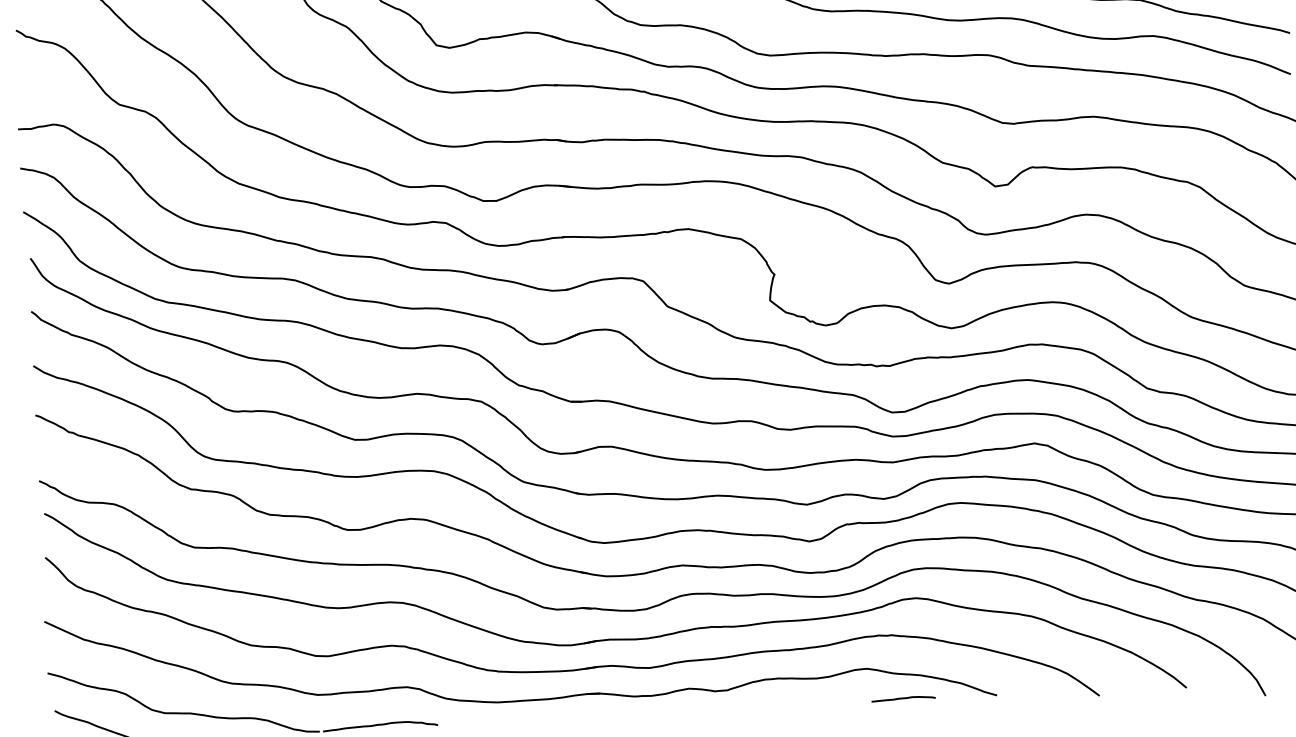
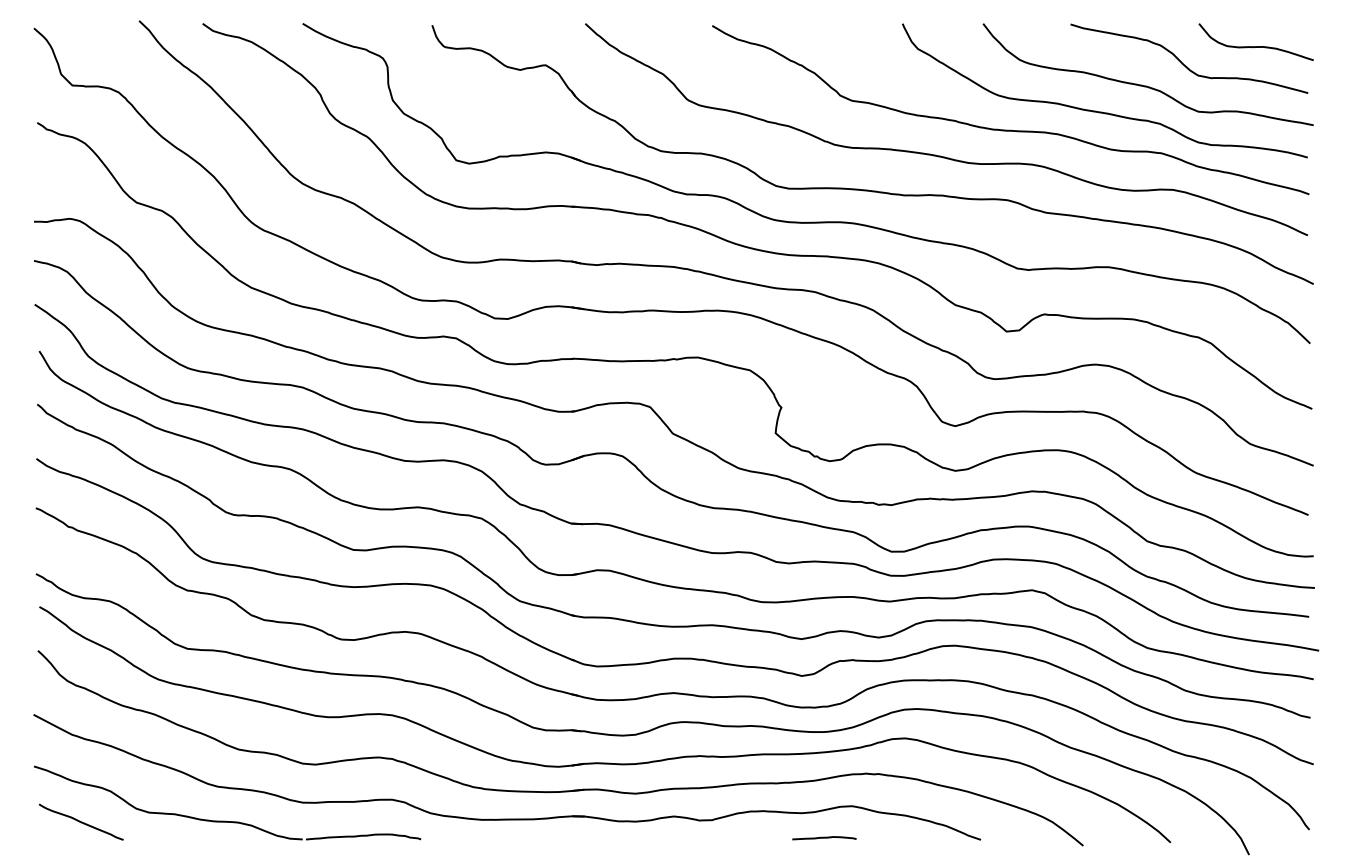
curve: (903, 699) -> (824, 838), moved

